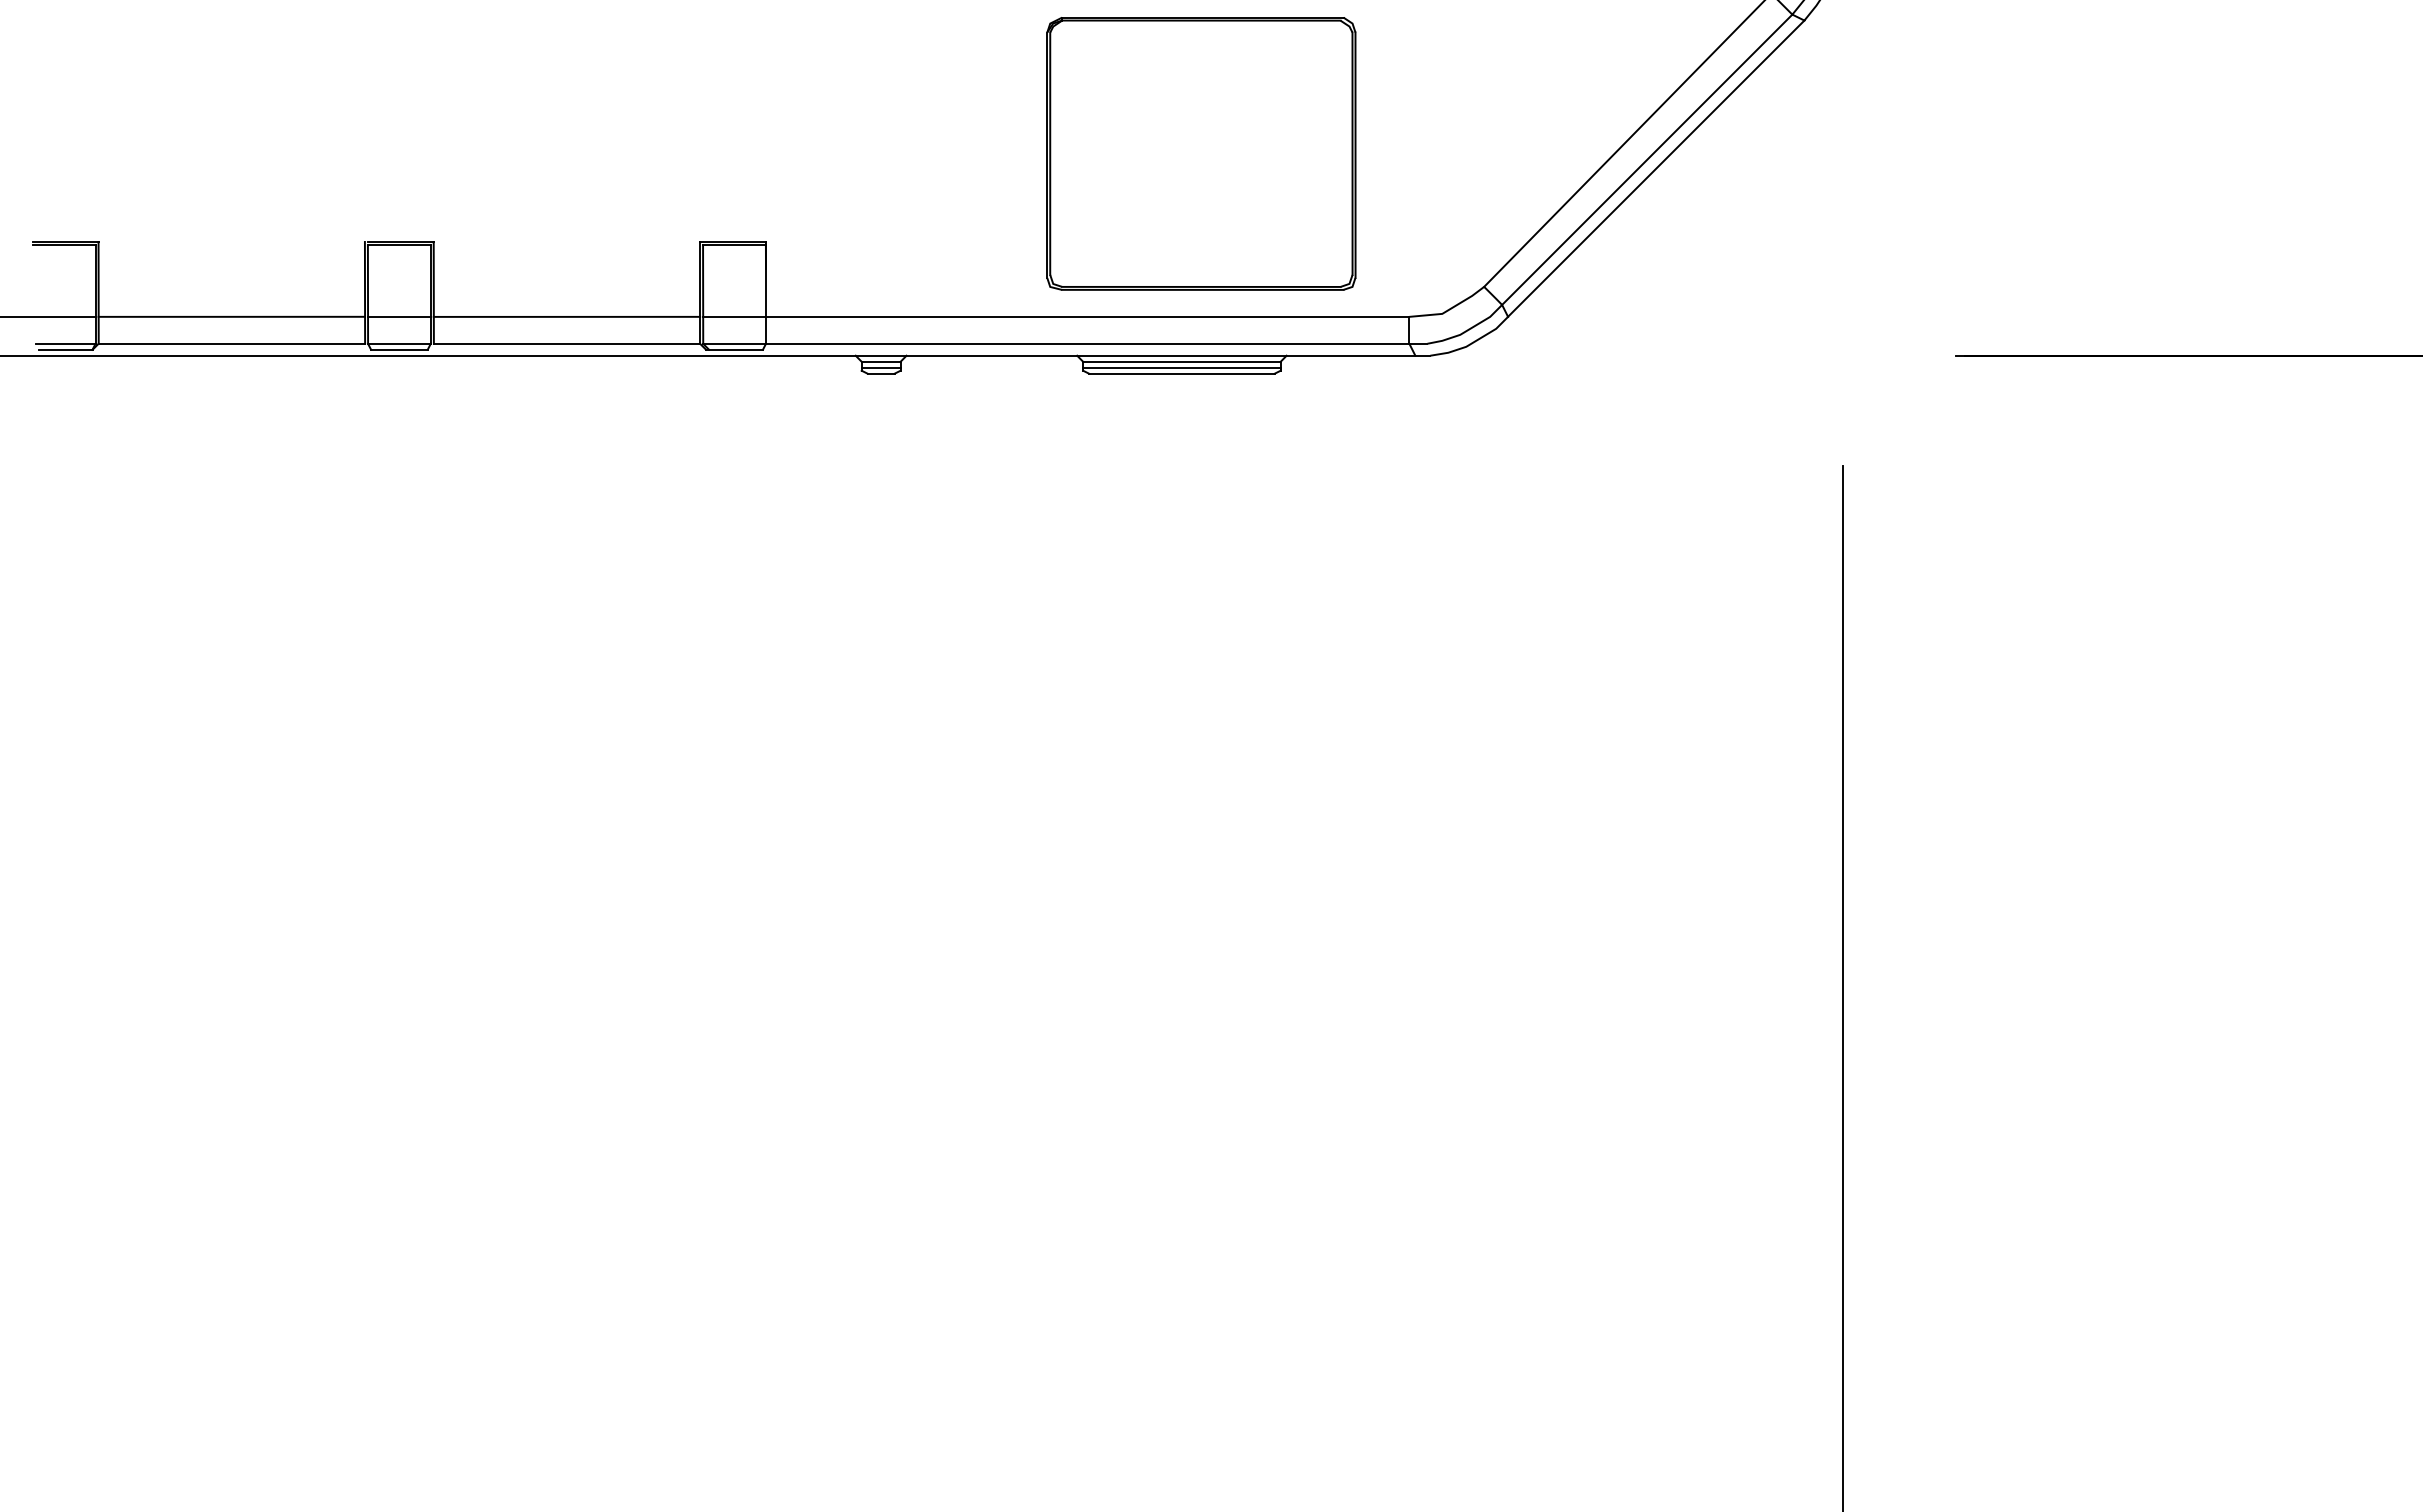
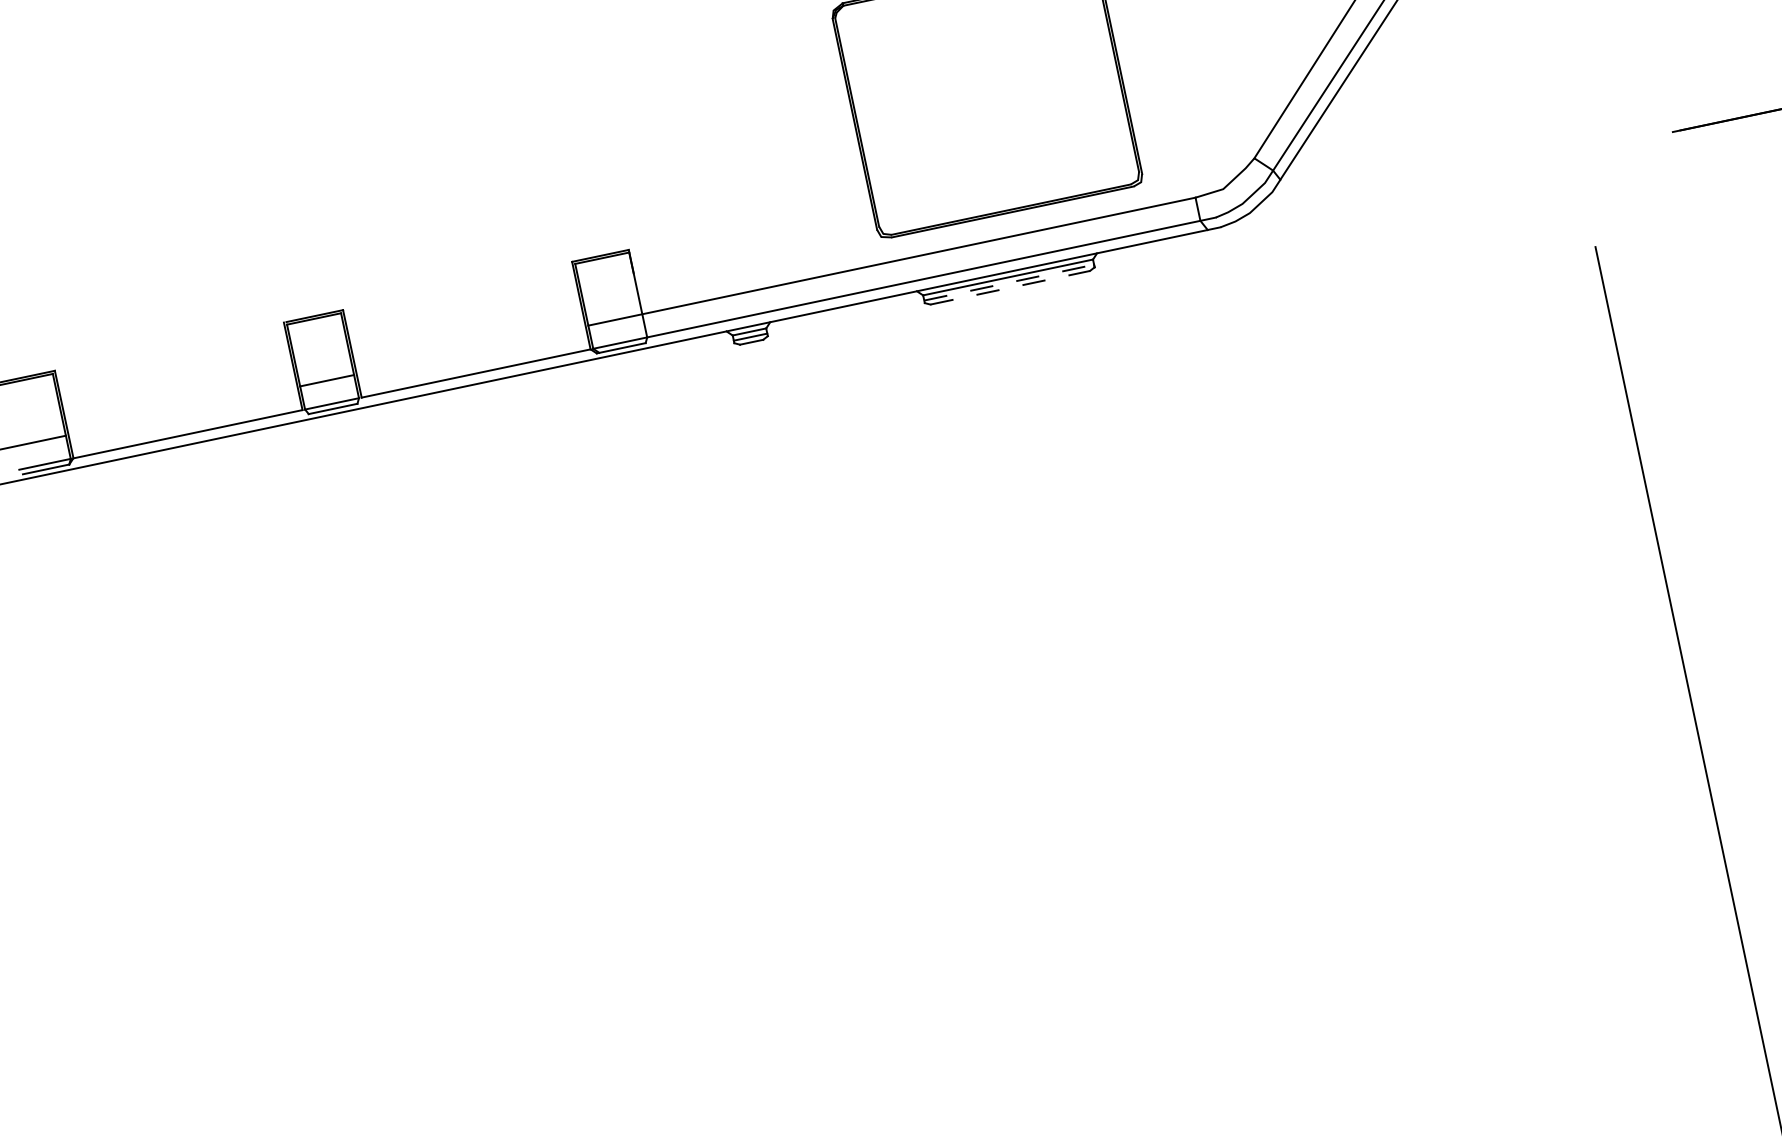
line: (231, 316) -> (182, 410), removed
line: (566, 316) -> (470, 350), removed
line: (1181, 367) -> (1008, 282), solid -> dashed
line: (1181, 373) -> (1009, 287), solid -> dashed

